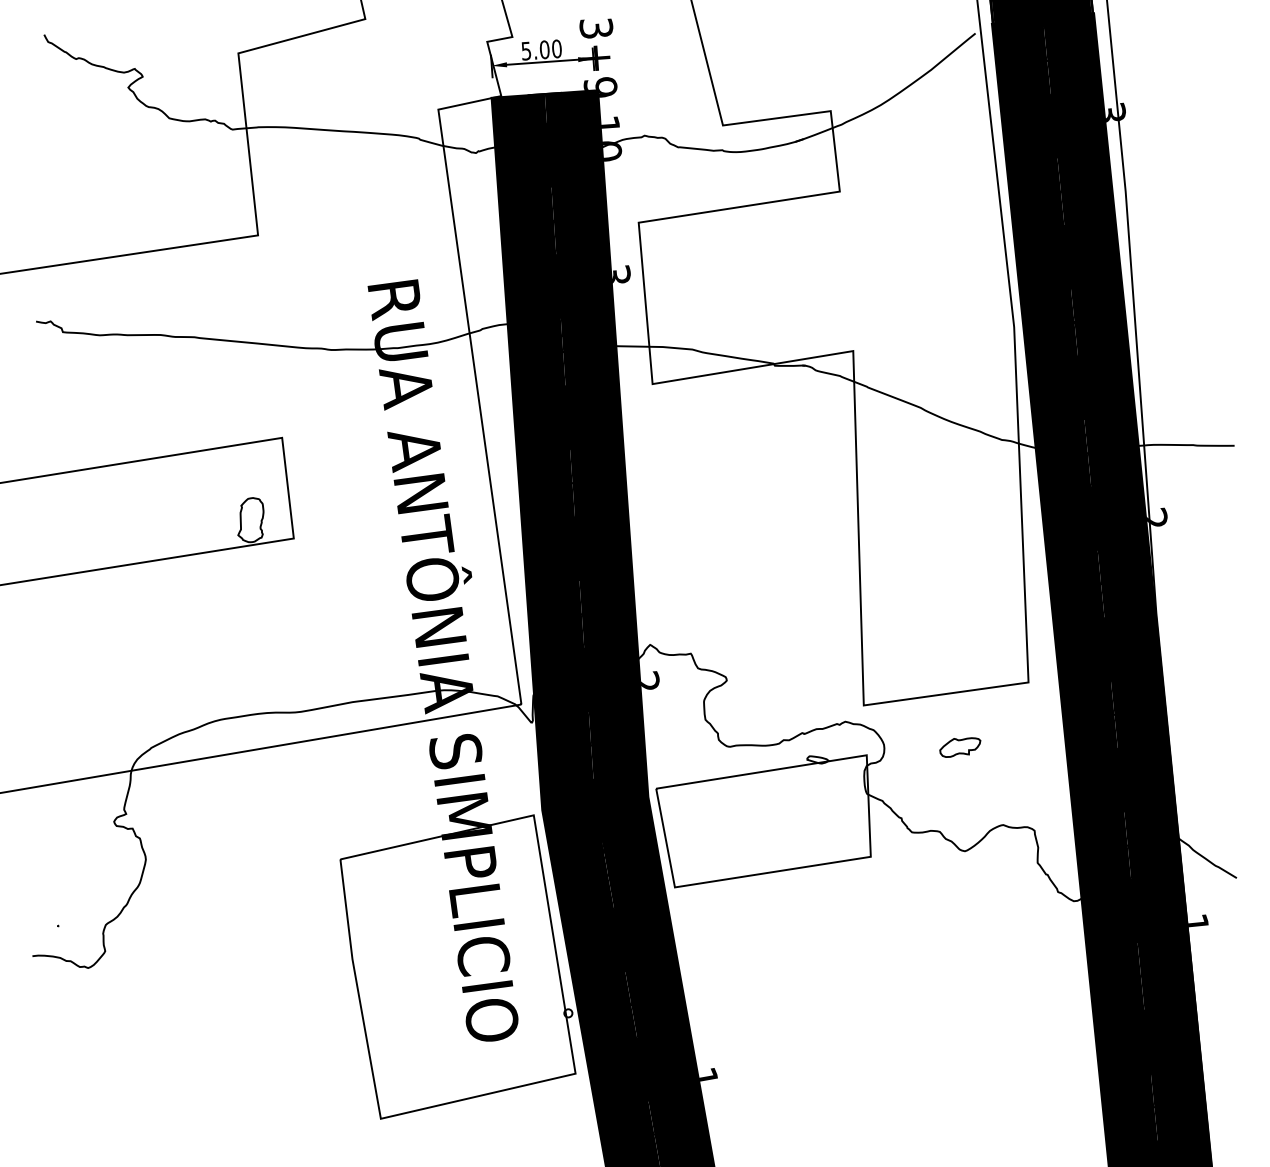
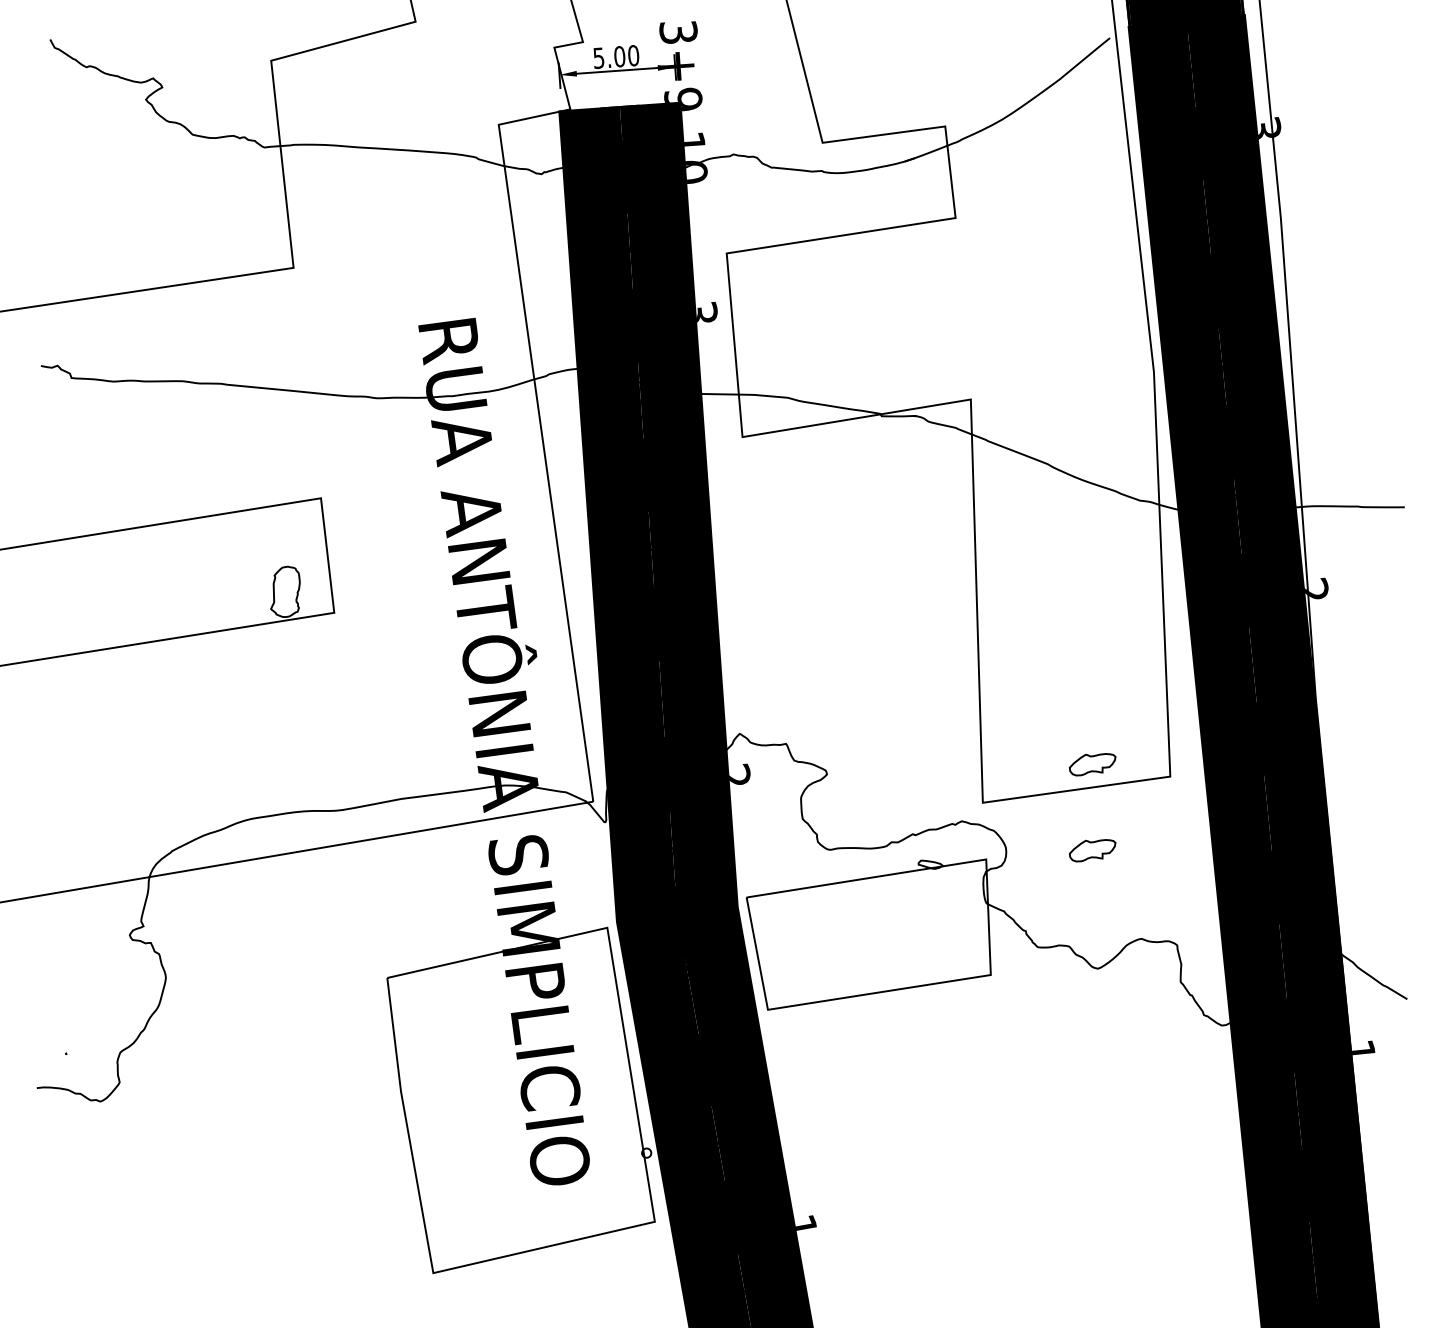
part: (960, 671) -> (1092, 764), added

